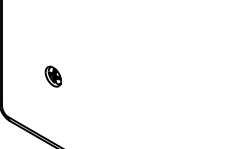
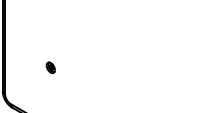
part: (52, 76) -> (50, 67), size x0.6

